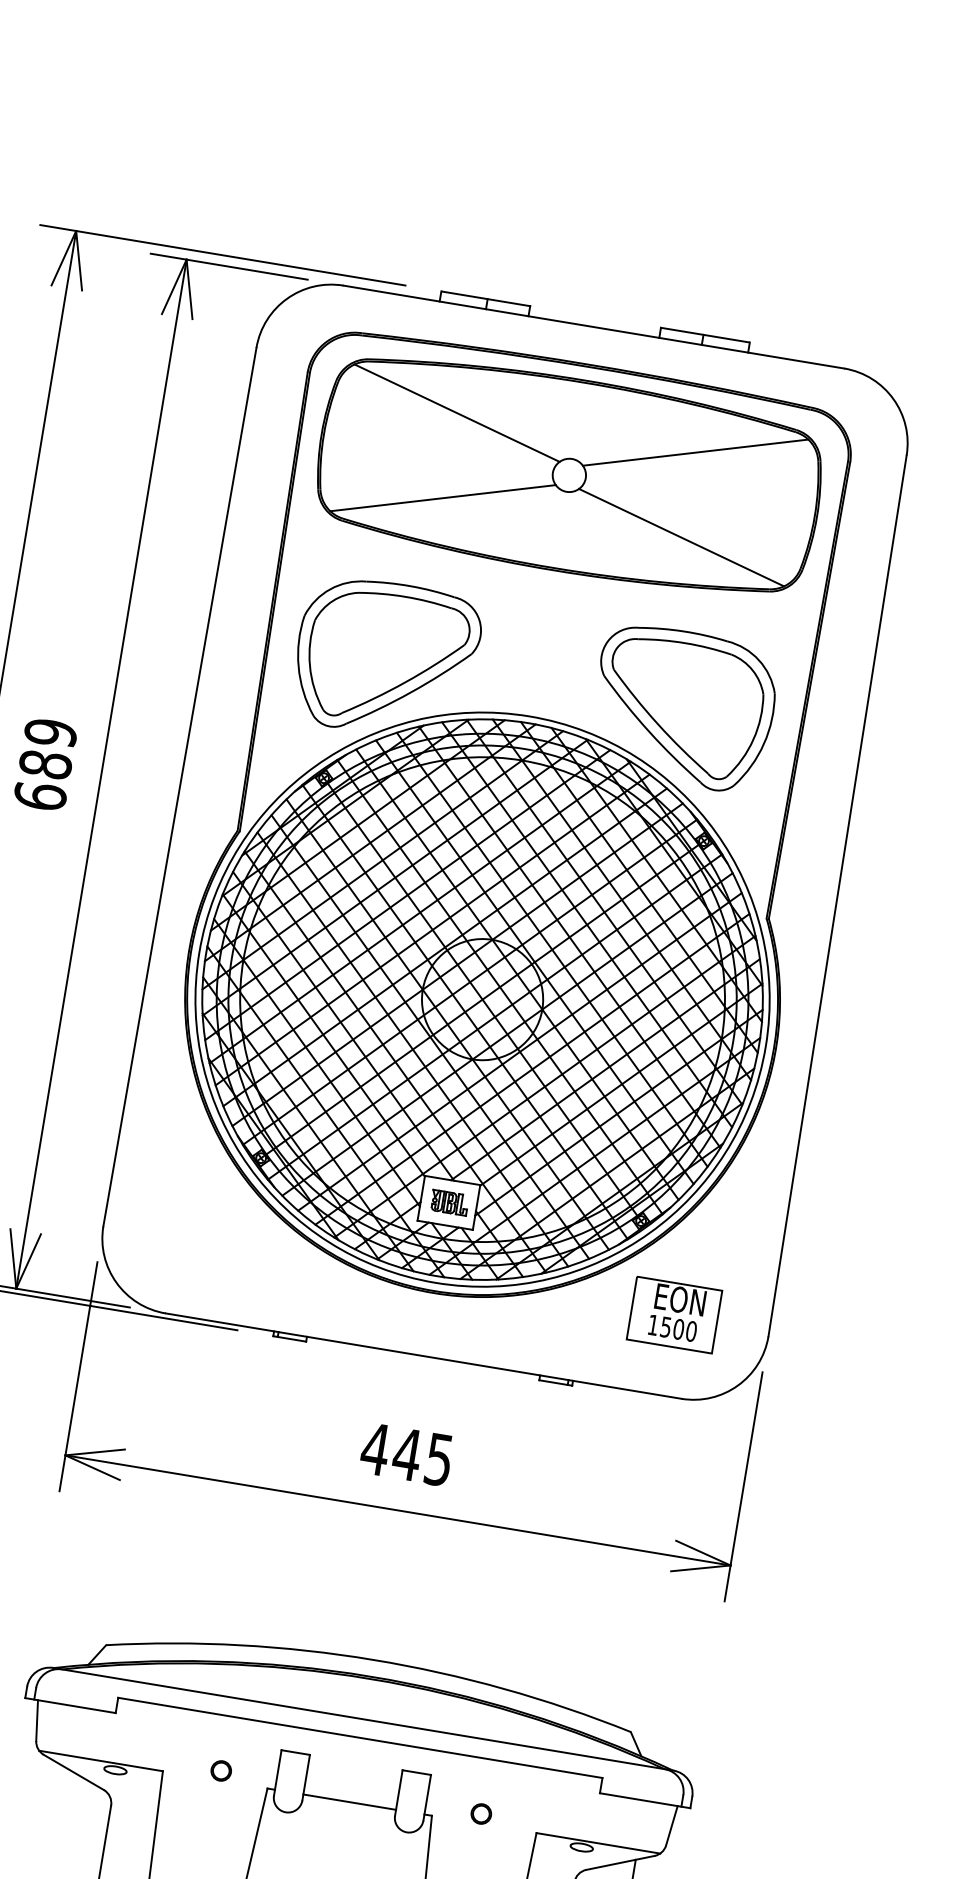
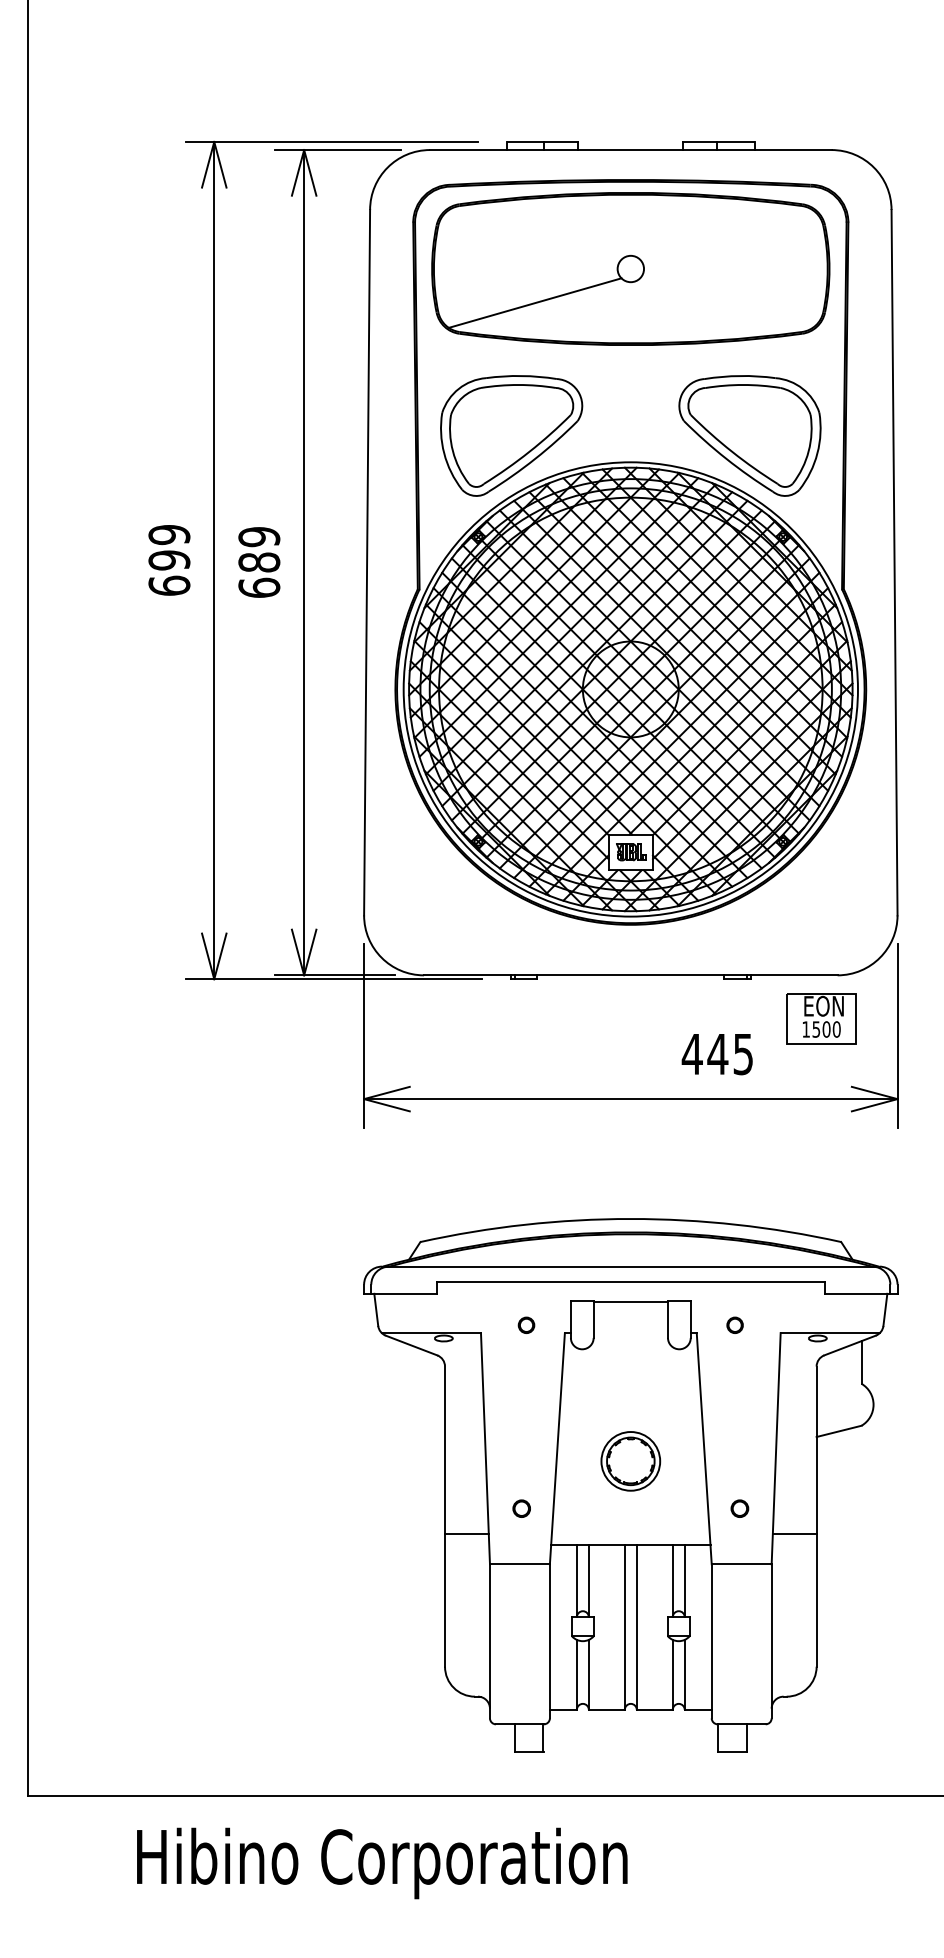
line: (456, 412) -> (534, 234), removed
line: (695, 452) -> (726, 234), removed
line: (681, 536) -> (726, 302), removed
part: (674, 1314) -> (821, 1018), moved
text: (405, 1454) -> (716, 1054), moved
line: (349, 1802) -> (630, 1302), moved

